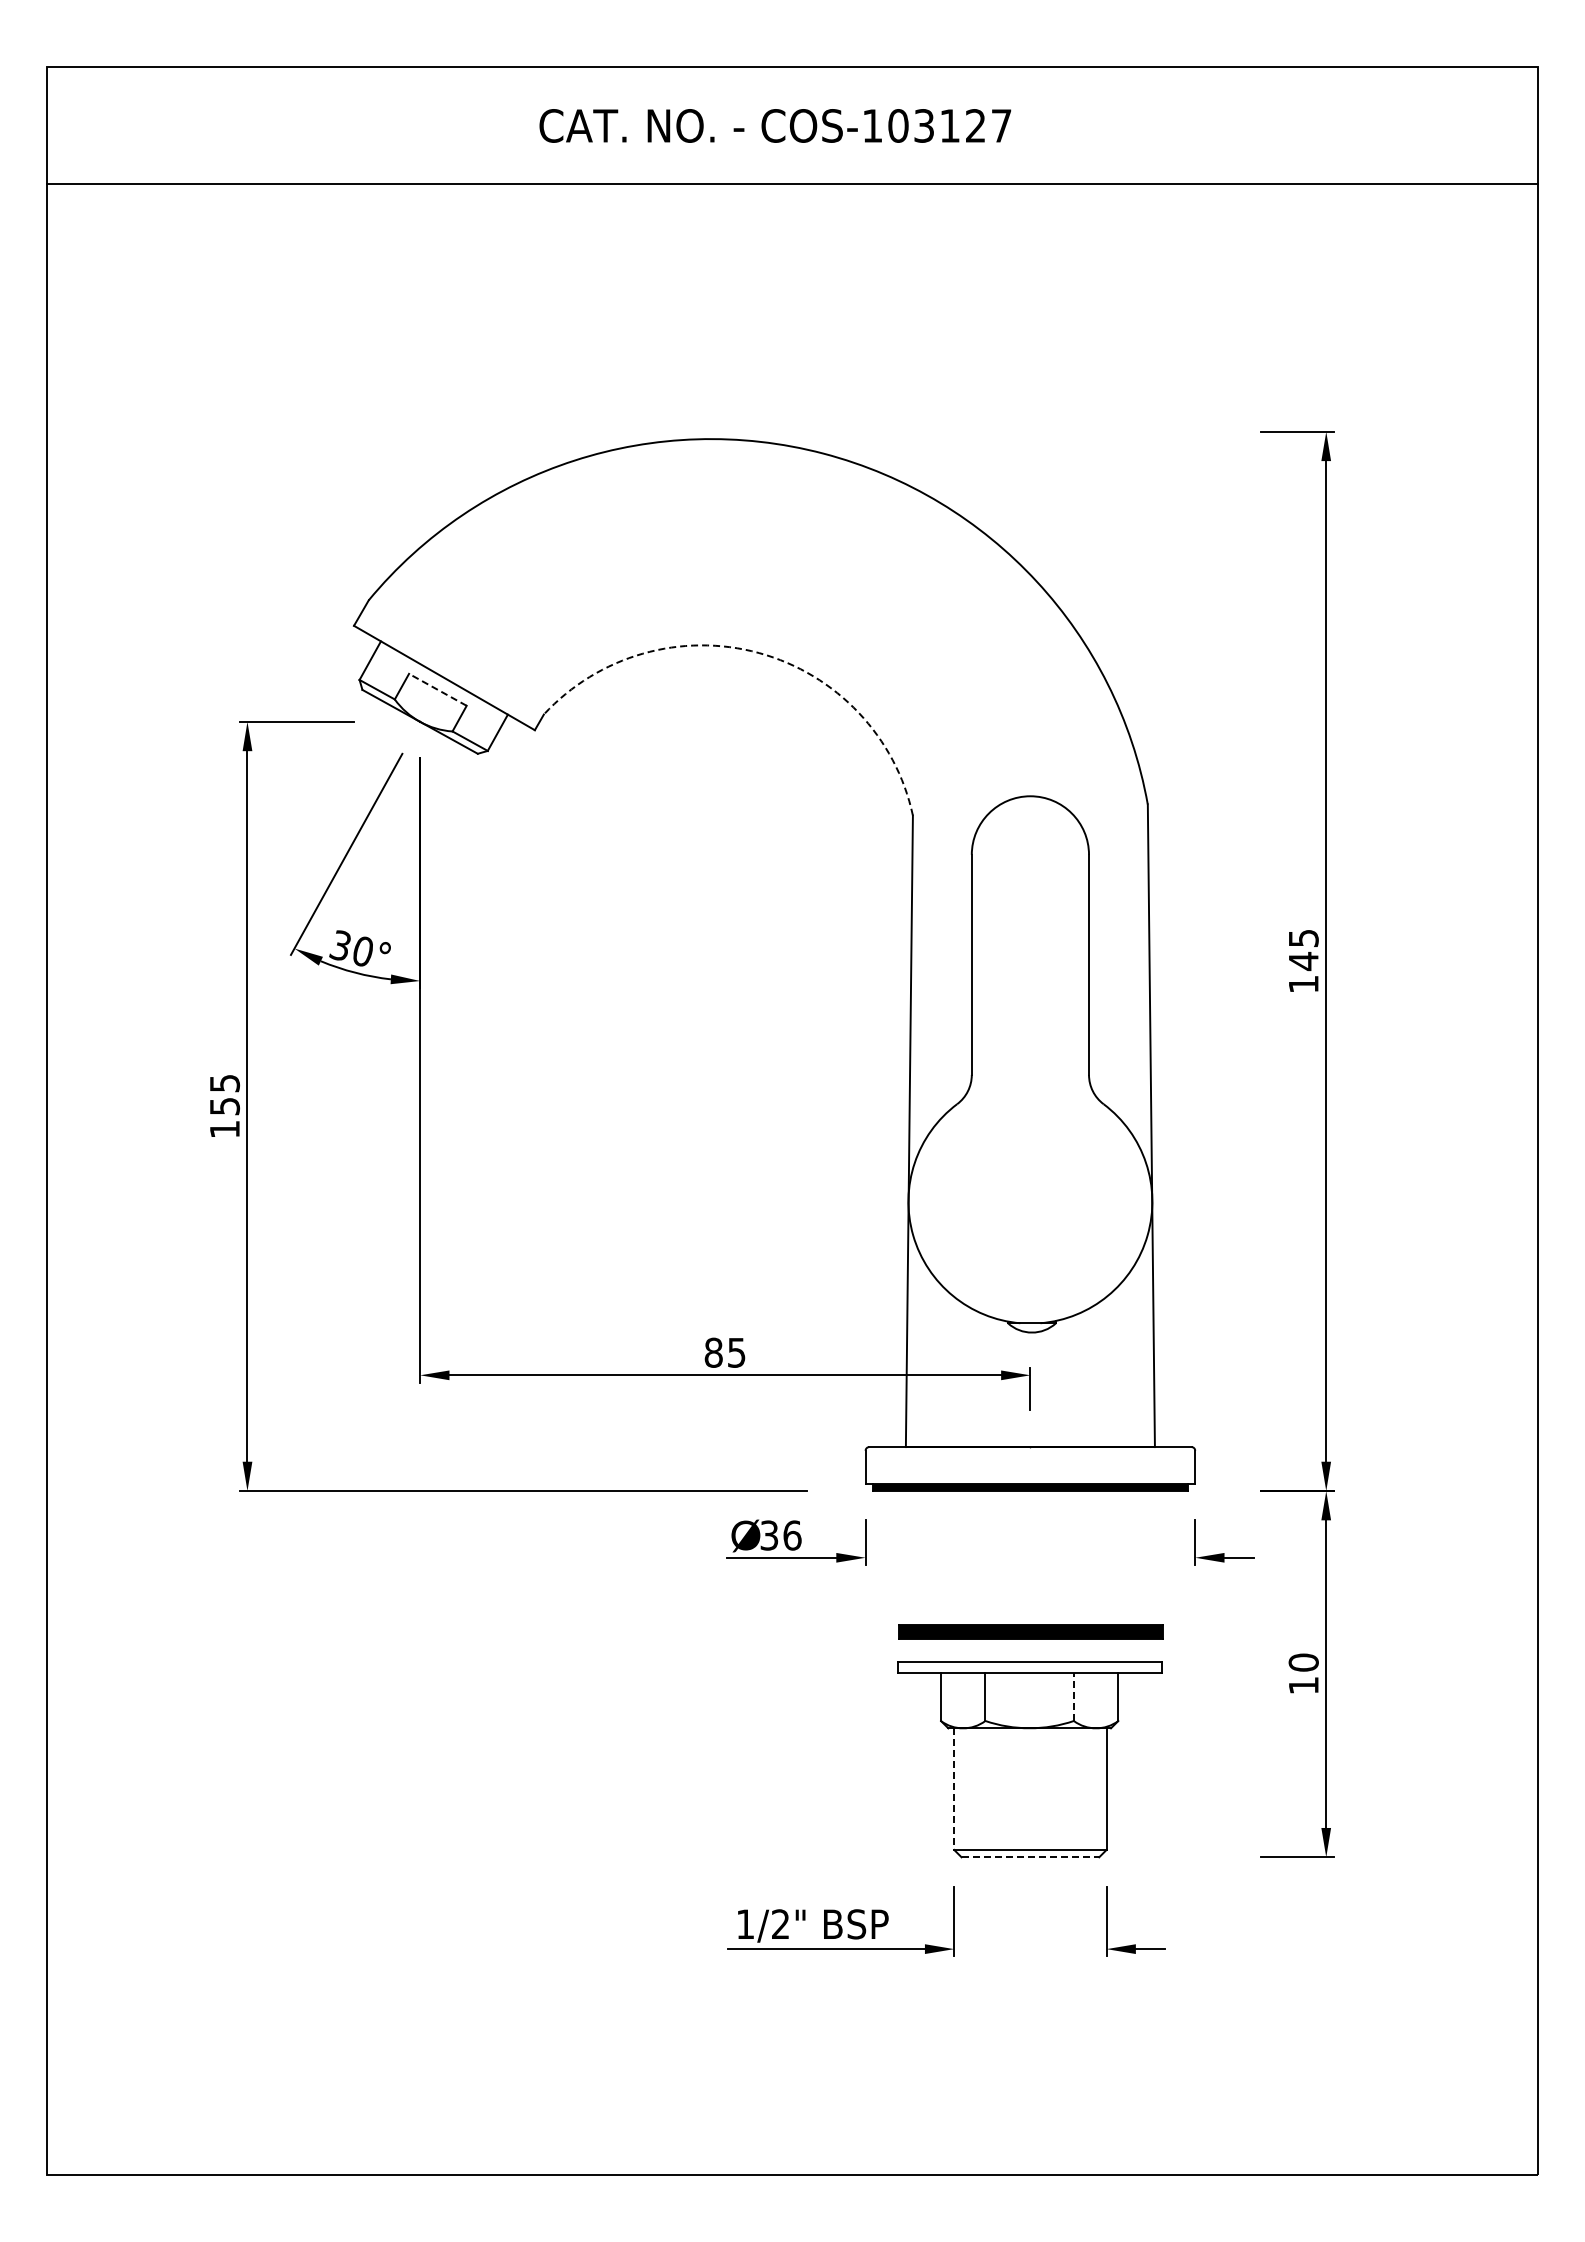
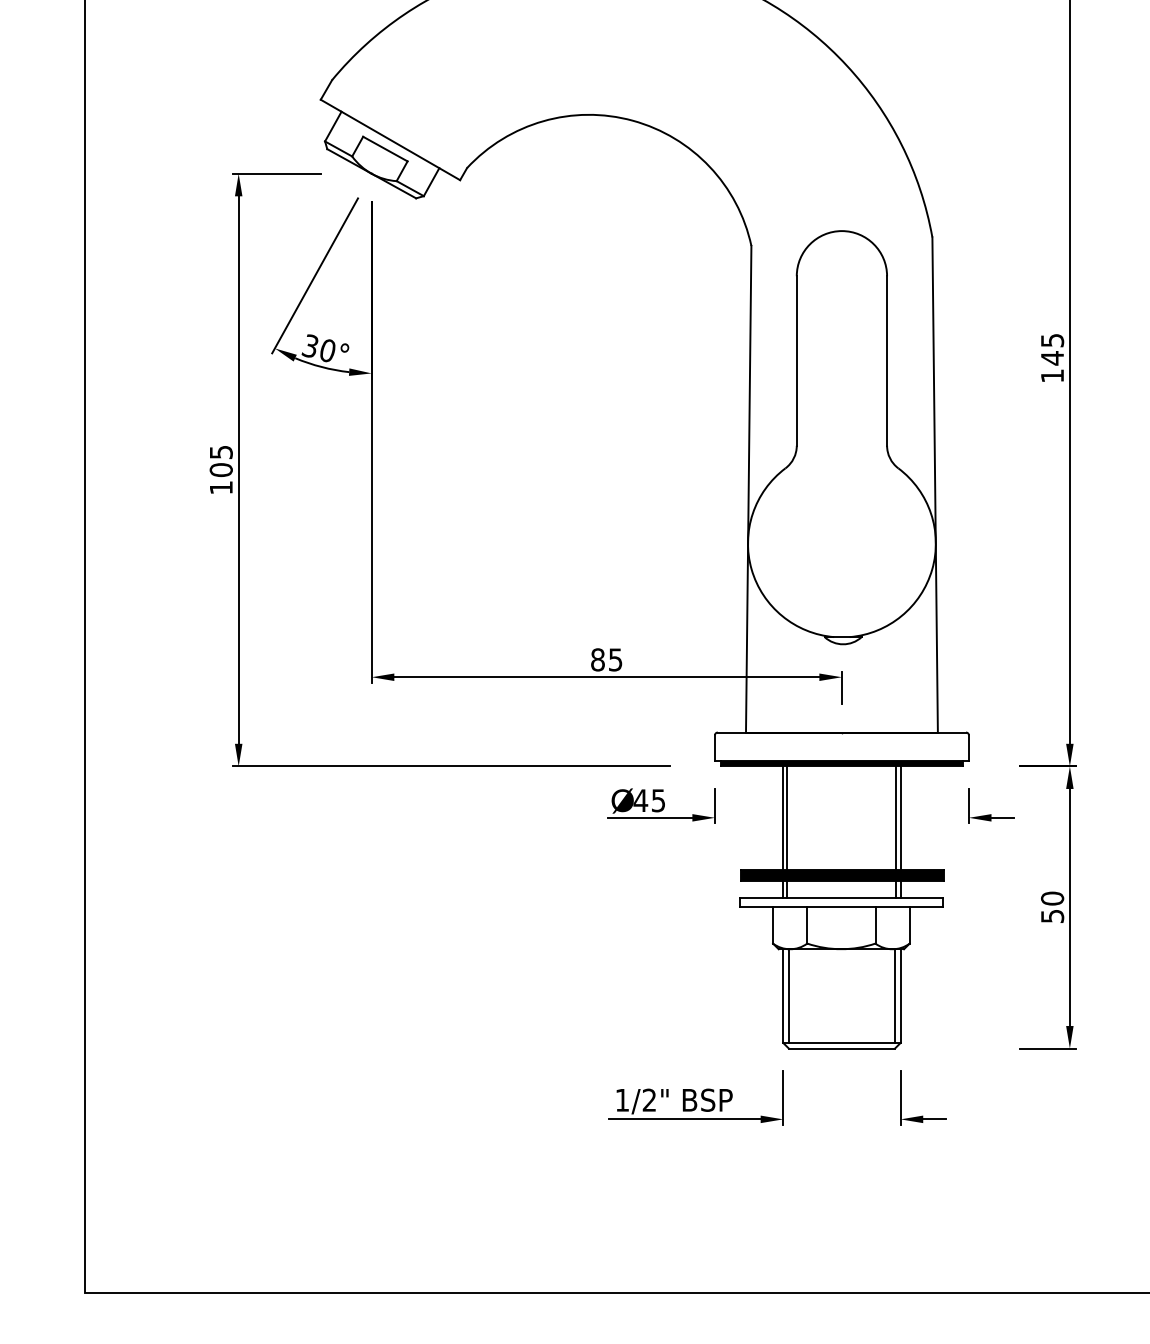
arc: (759, 653) -> (633, 121), dashed -> solid
line: (437, 689) -> (385, 148), dashed -> solid
text: (224, 1106) -> (220, 470), 155 -> 105
text: (780, 1535) -> (649, 800), 36 -> 45
line: (954, 1576) -> (783, 832), added
line: (959, 1576) -> (787, 832), added
line: (1101, 1576) -> (896, 832), added
line: (1106, 1576) -> (900, 832), added
text: (1303, 1685) -> (1052, 916), 10 -> 50
line: (1073, 1697) -> (875, 925), dashed -> solid
line: (961, 1788) -> (788, 995), added
line: (1099, 1788) -> (895, 995), added
line: (954, 1789) -> (783, 996), dashed -> solid
line: (1030, 1857) -> (842, 1048), dashed -> solid

